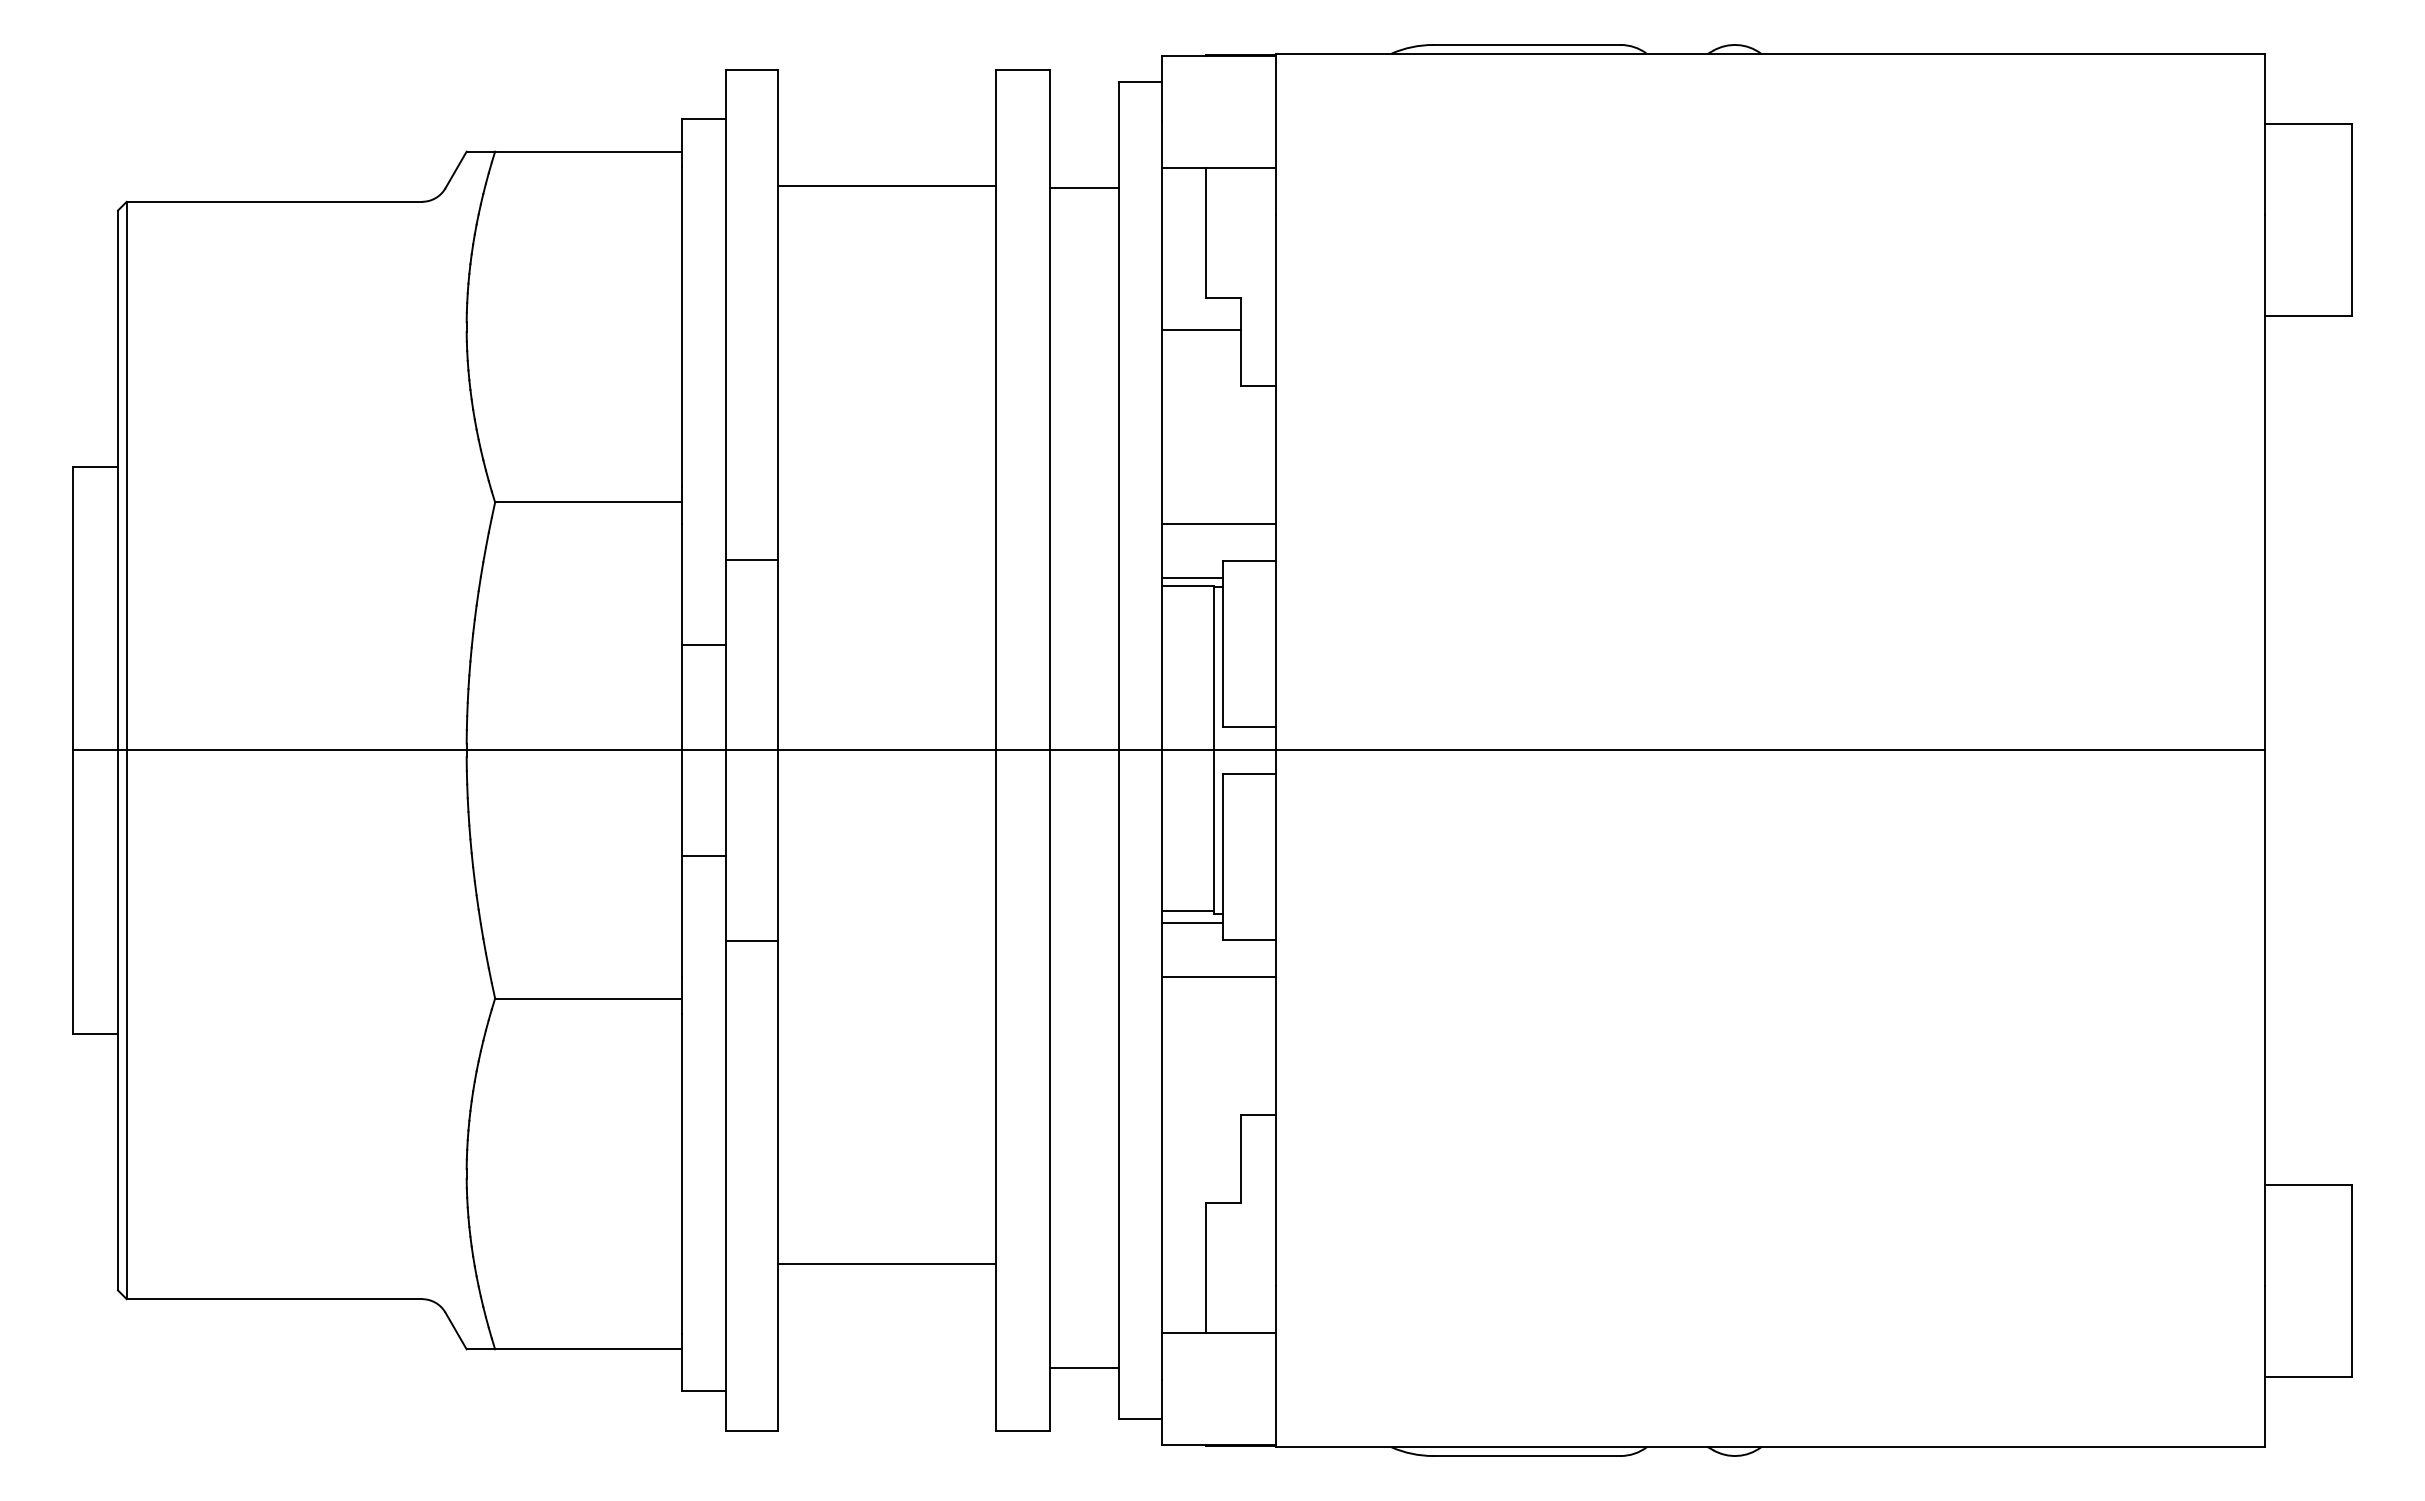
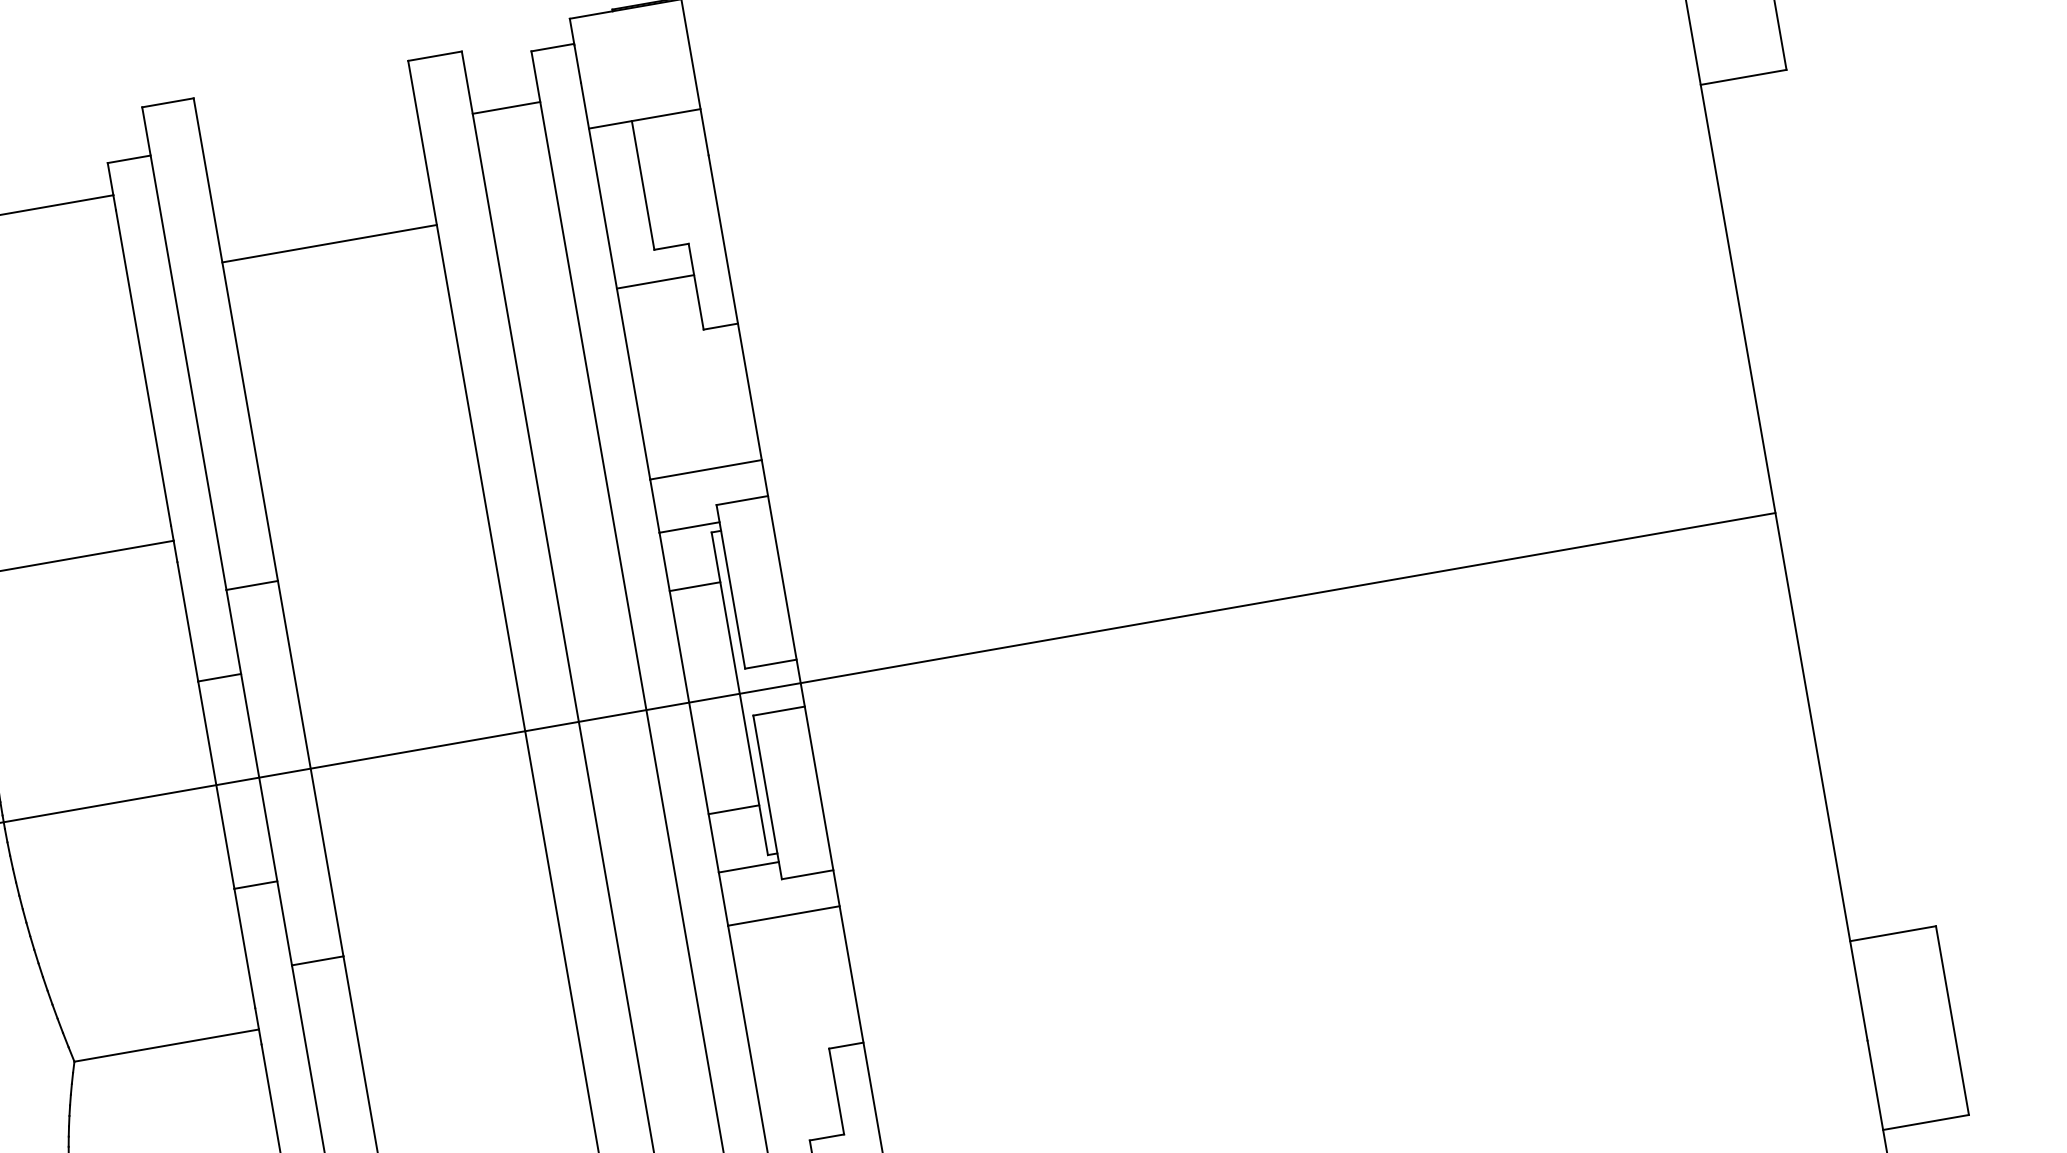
line: (887, 185) -> (329, 243), moved
line: (1084, 188) -> (506, 108), moved
line: (1187, 586) -> (694, 587), moved
line: (1187, 910) -> (733, 809), moved

